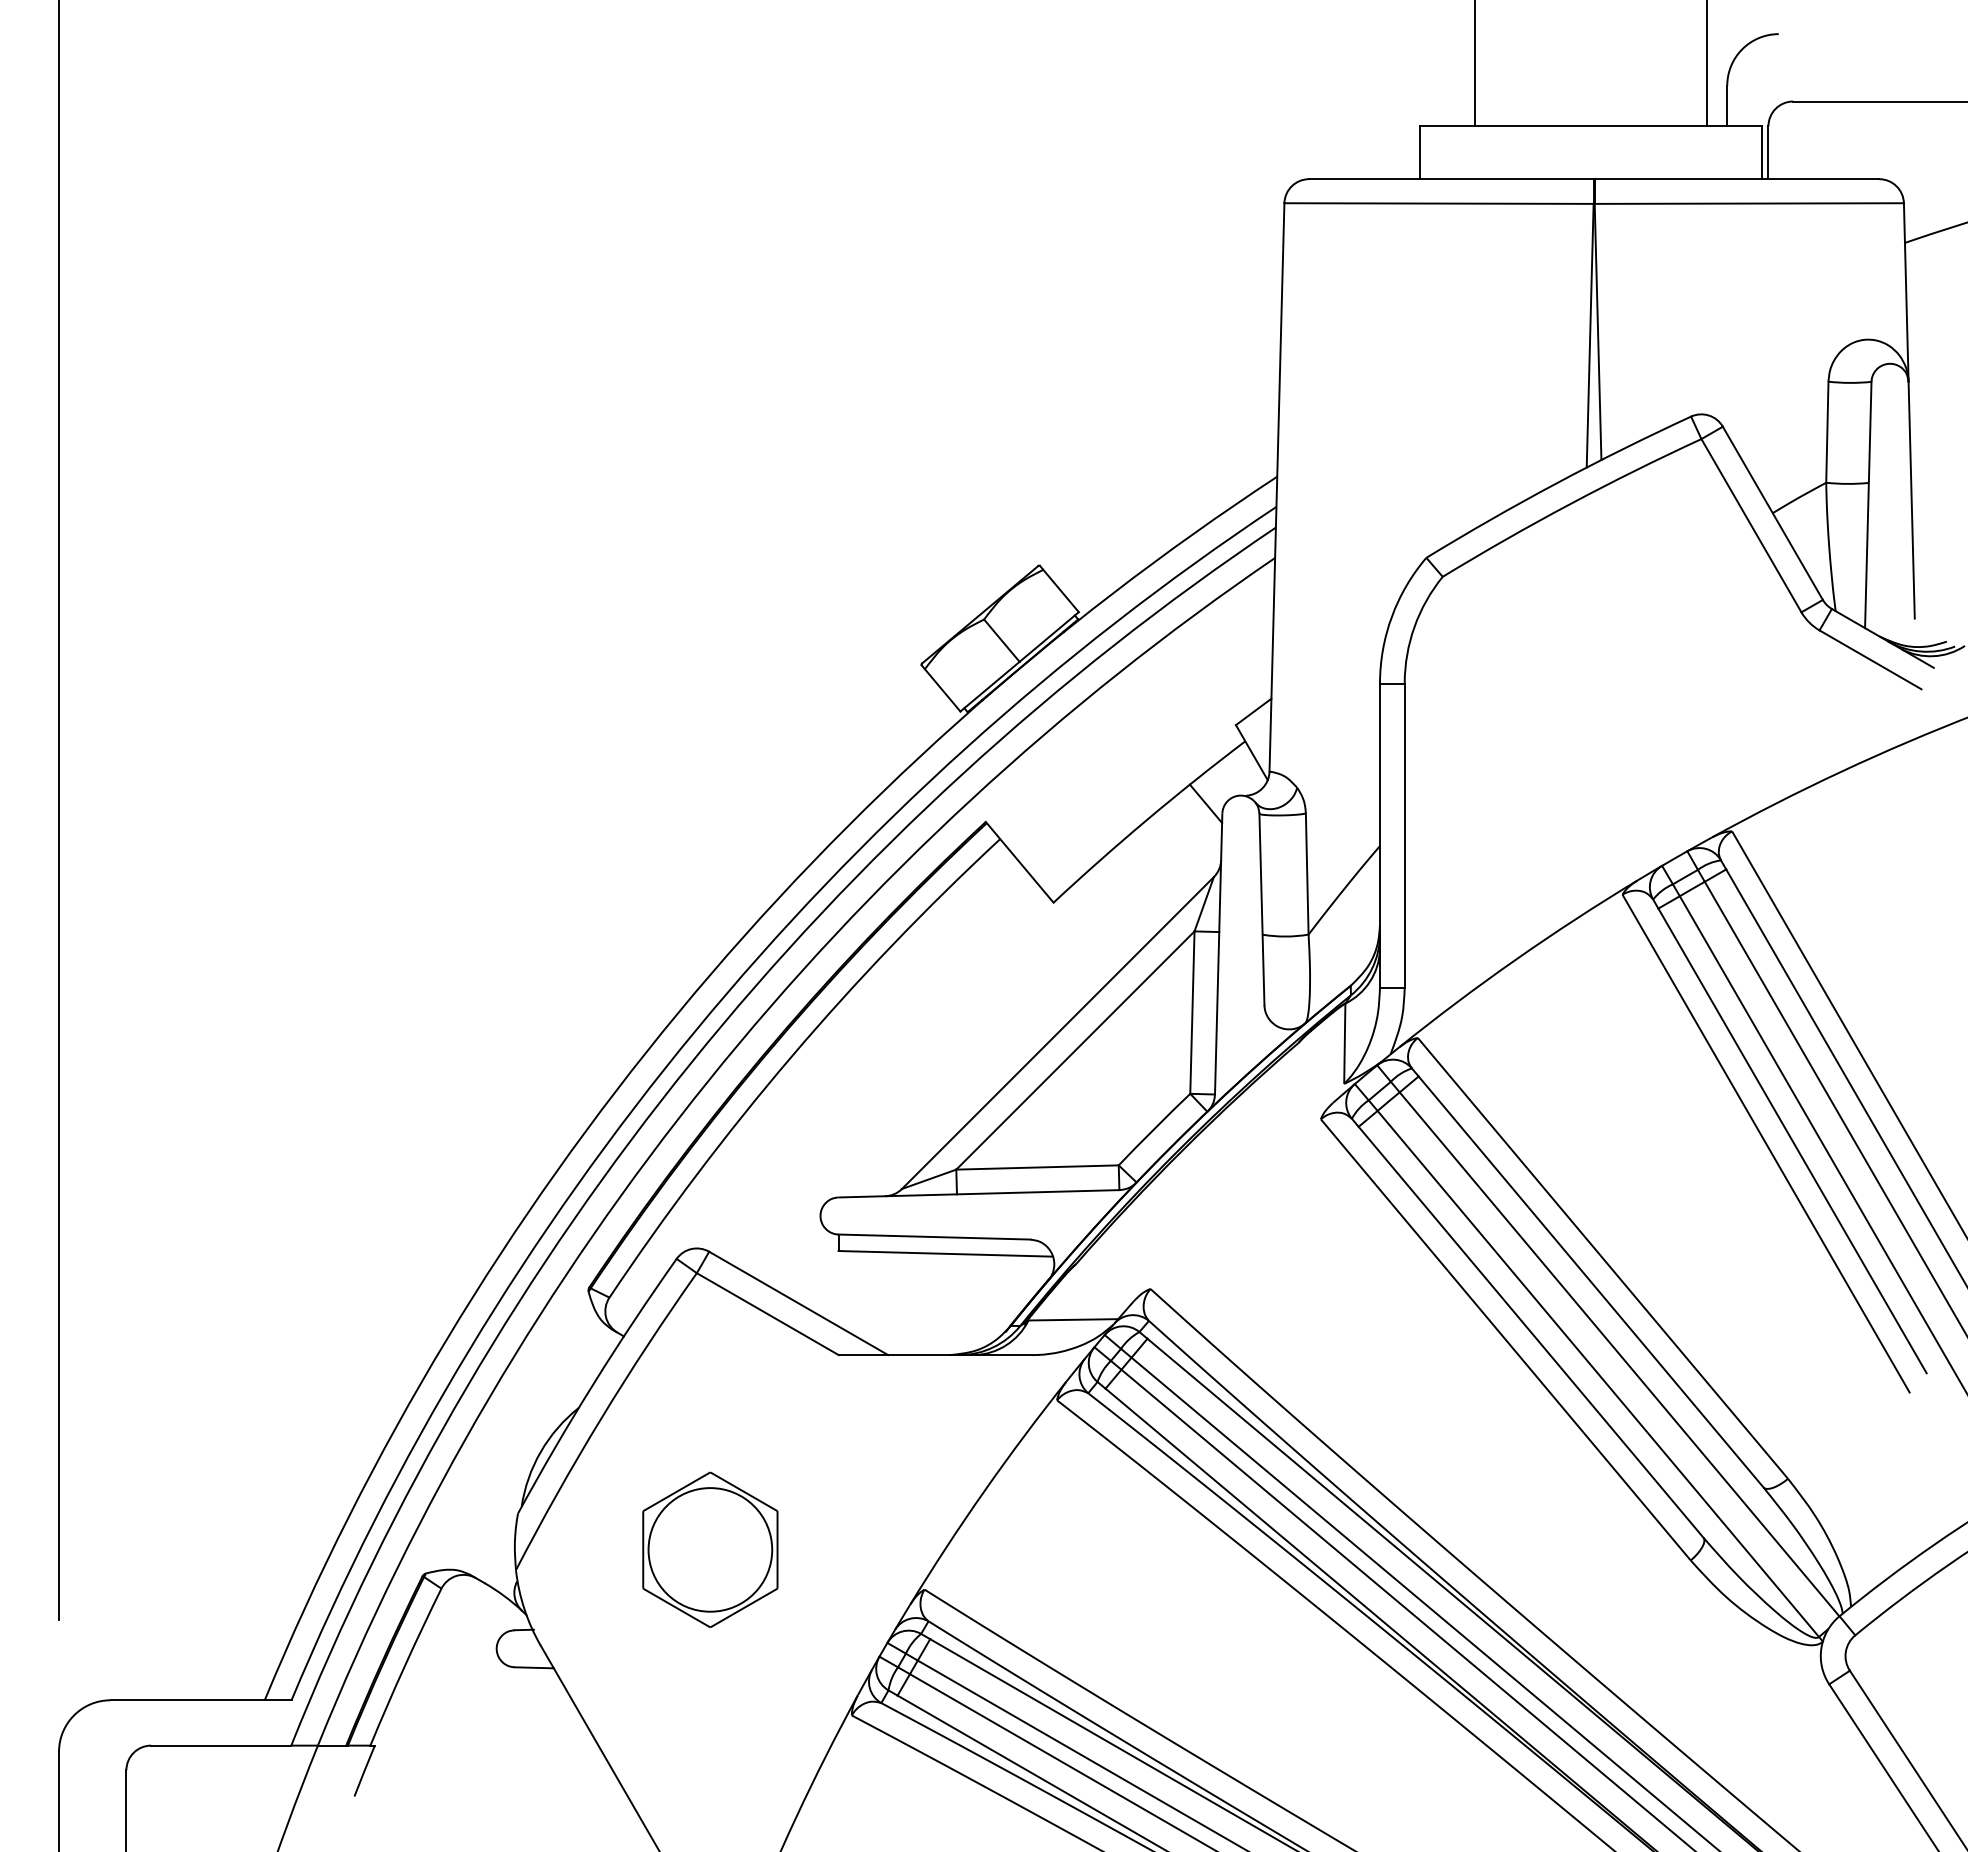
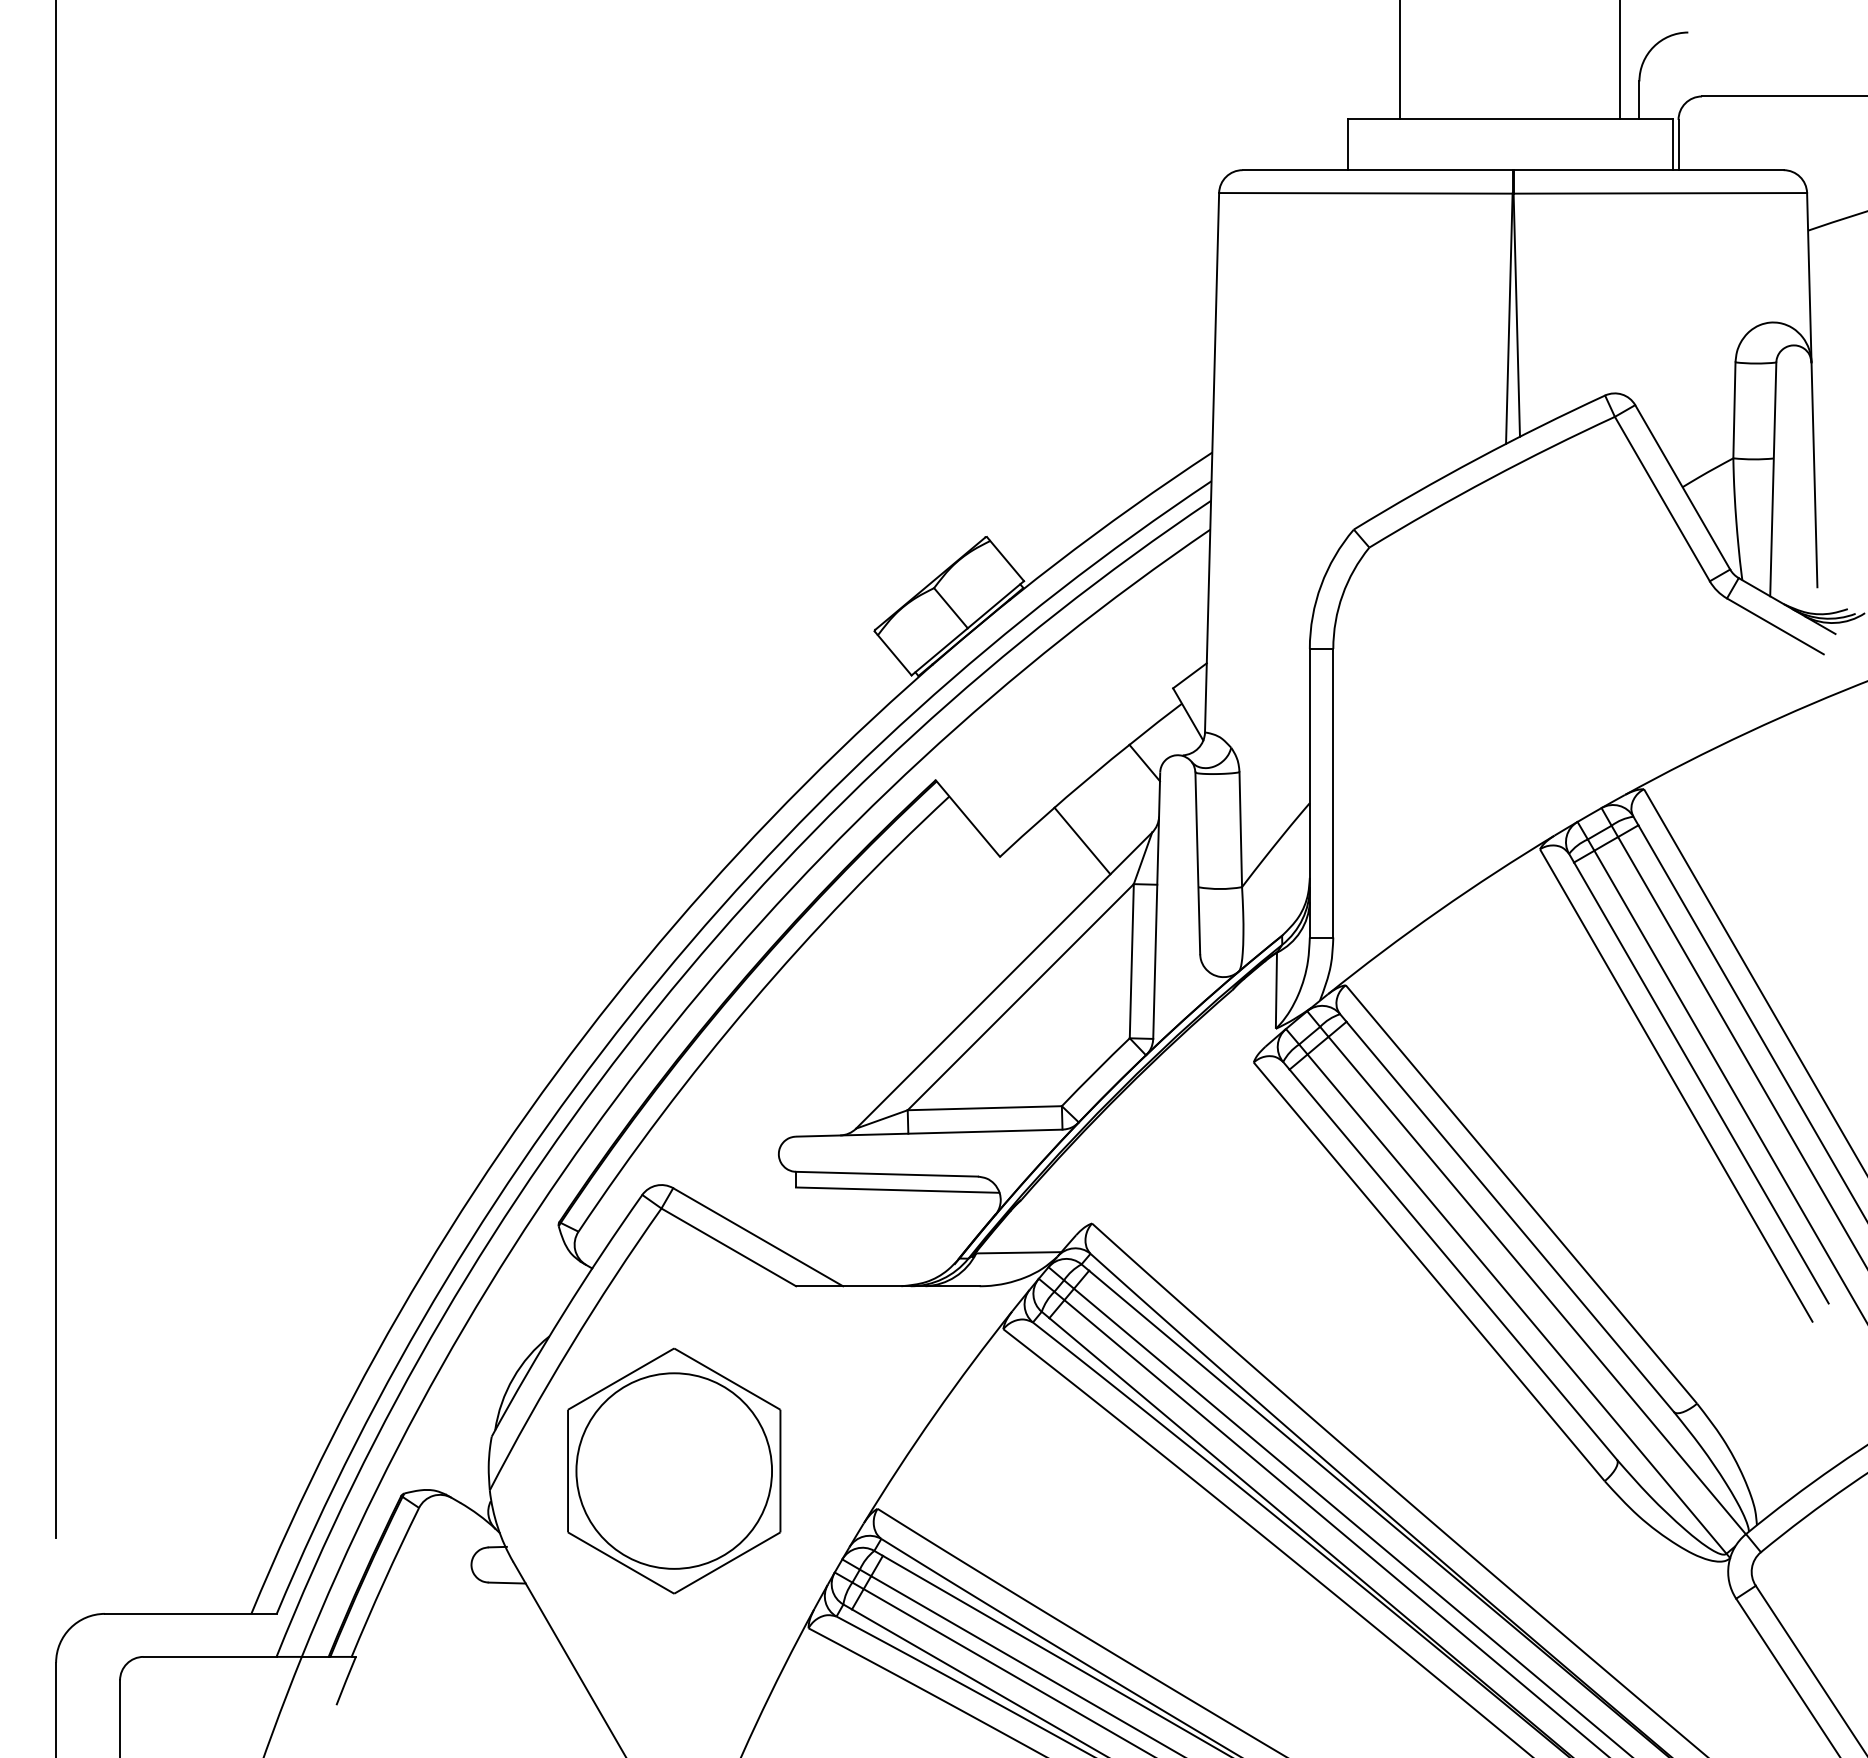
line: (1139, 885) -> (1081, 840), added
part: (710, 1549) -> (674, 1470), size x1.67

